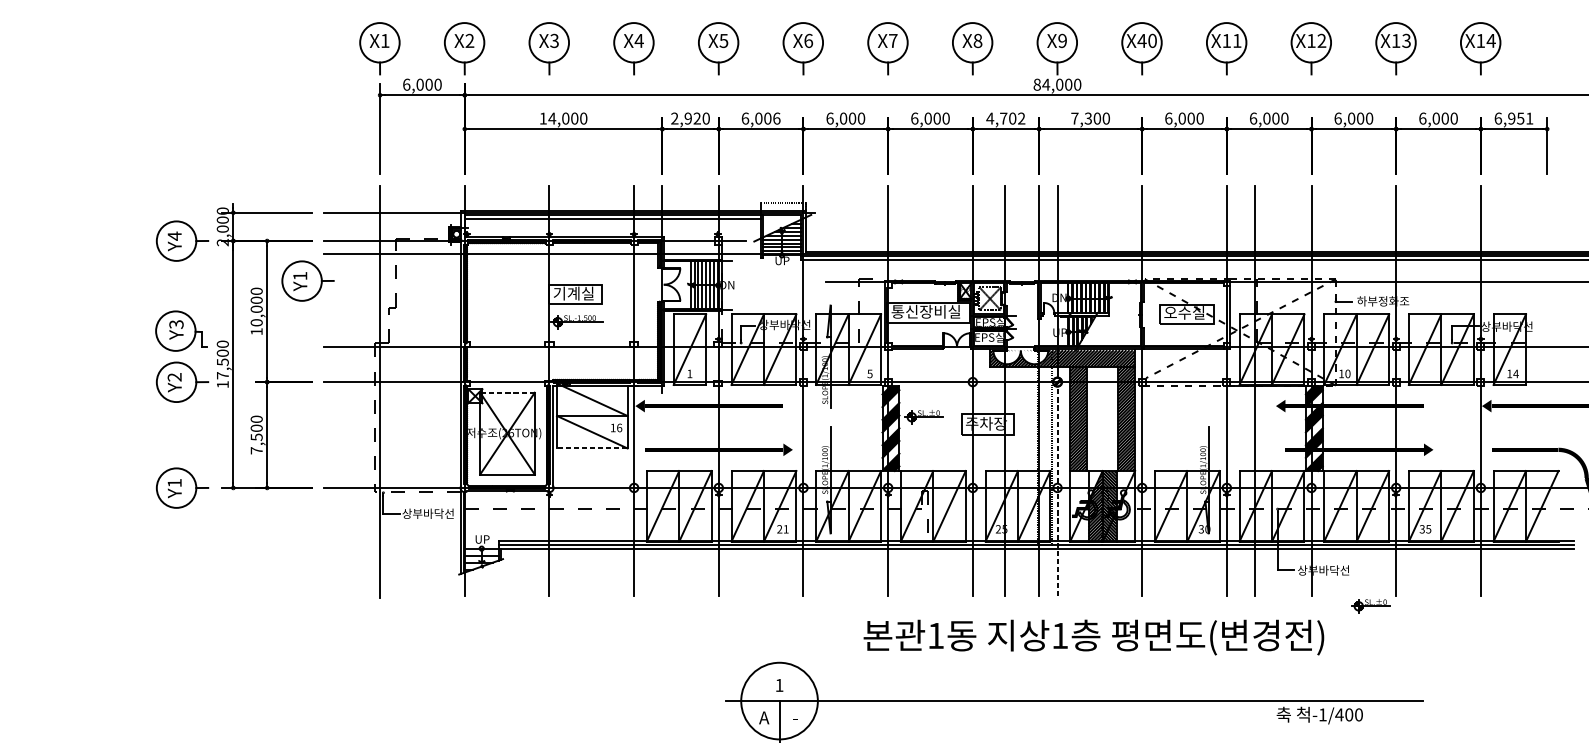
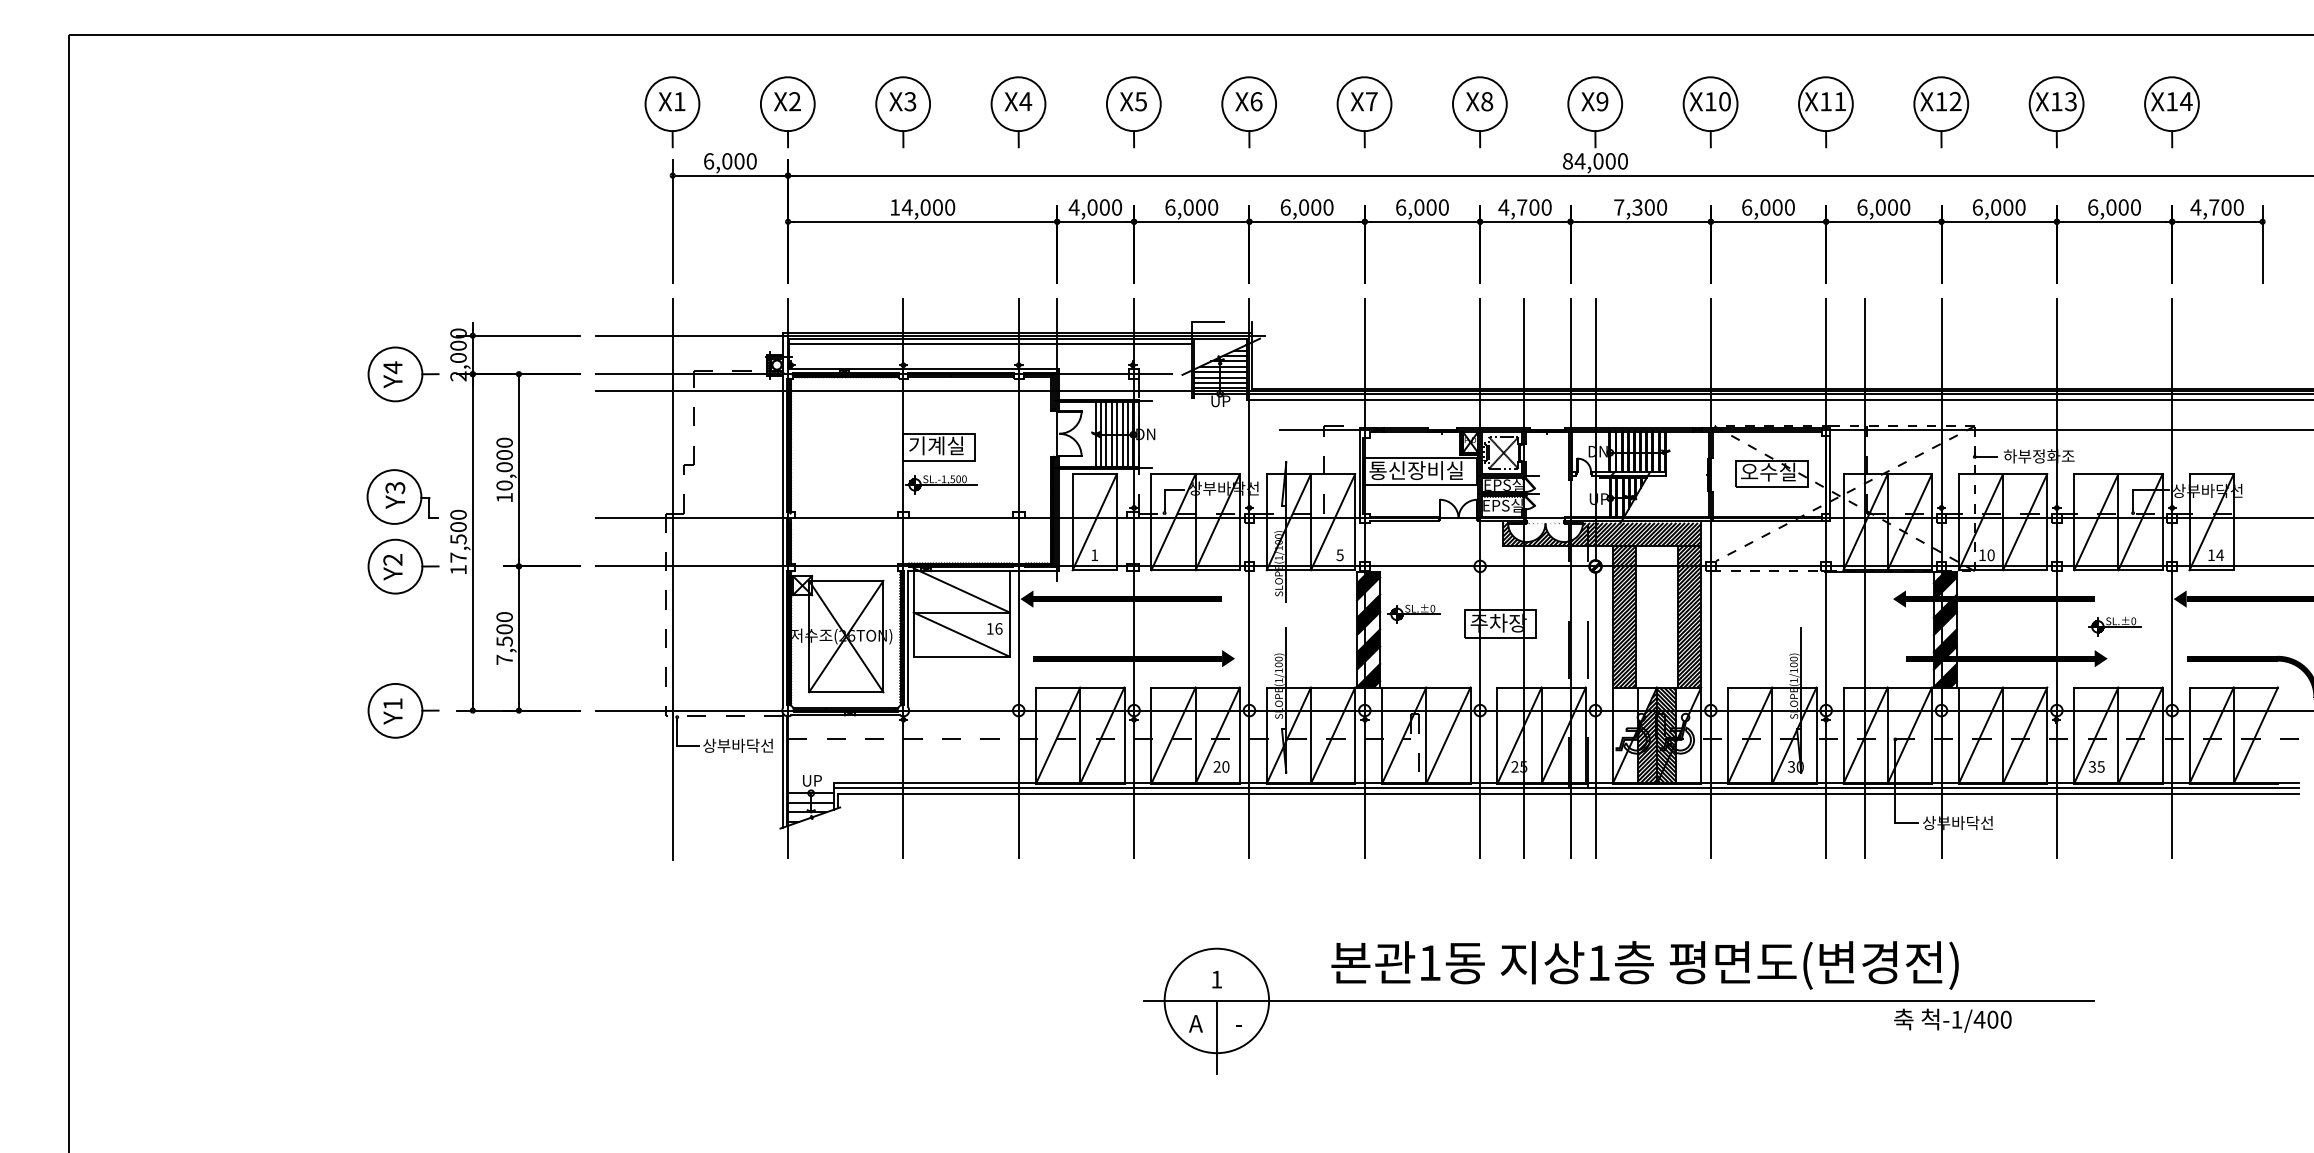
text: (1141, 40) -> (1710, 101), X40 -> X10
text: (685, 118) -> (1088, 207), 2,920 -> 4,000
text: (777, 118) -> (1213, 207), 6,006 -> 6,000
text: (1021, 118) -> (1546, 207), 4,702 -> 4,700
text: (1513, 118) -> (2216, 207), 6,951 -> 4,700
part: (307, 280) -> (574, 428), removed
line: (506, 392) -> (845, 580), dashed -> solid
line: (592, 448) -> (961, 656), dashed -> solid
line: (1057, 490) -> (1595, 714), dashed -> solid
text: (785, 528) -> (1225, 766), 21 -> 20
part: (1370, 606) -> (2114, 626), moved
text: (1093, 637) -> (1644, 965), moved

